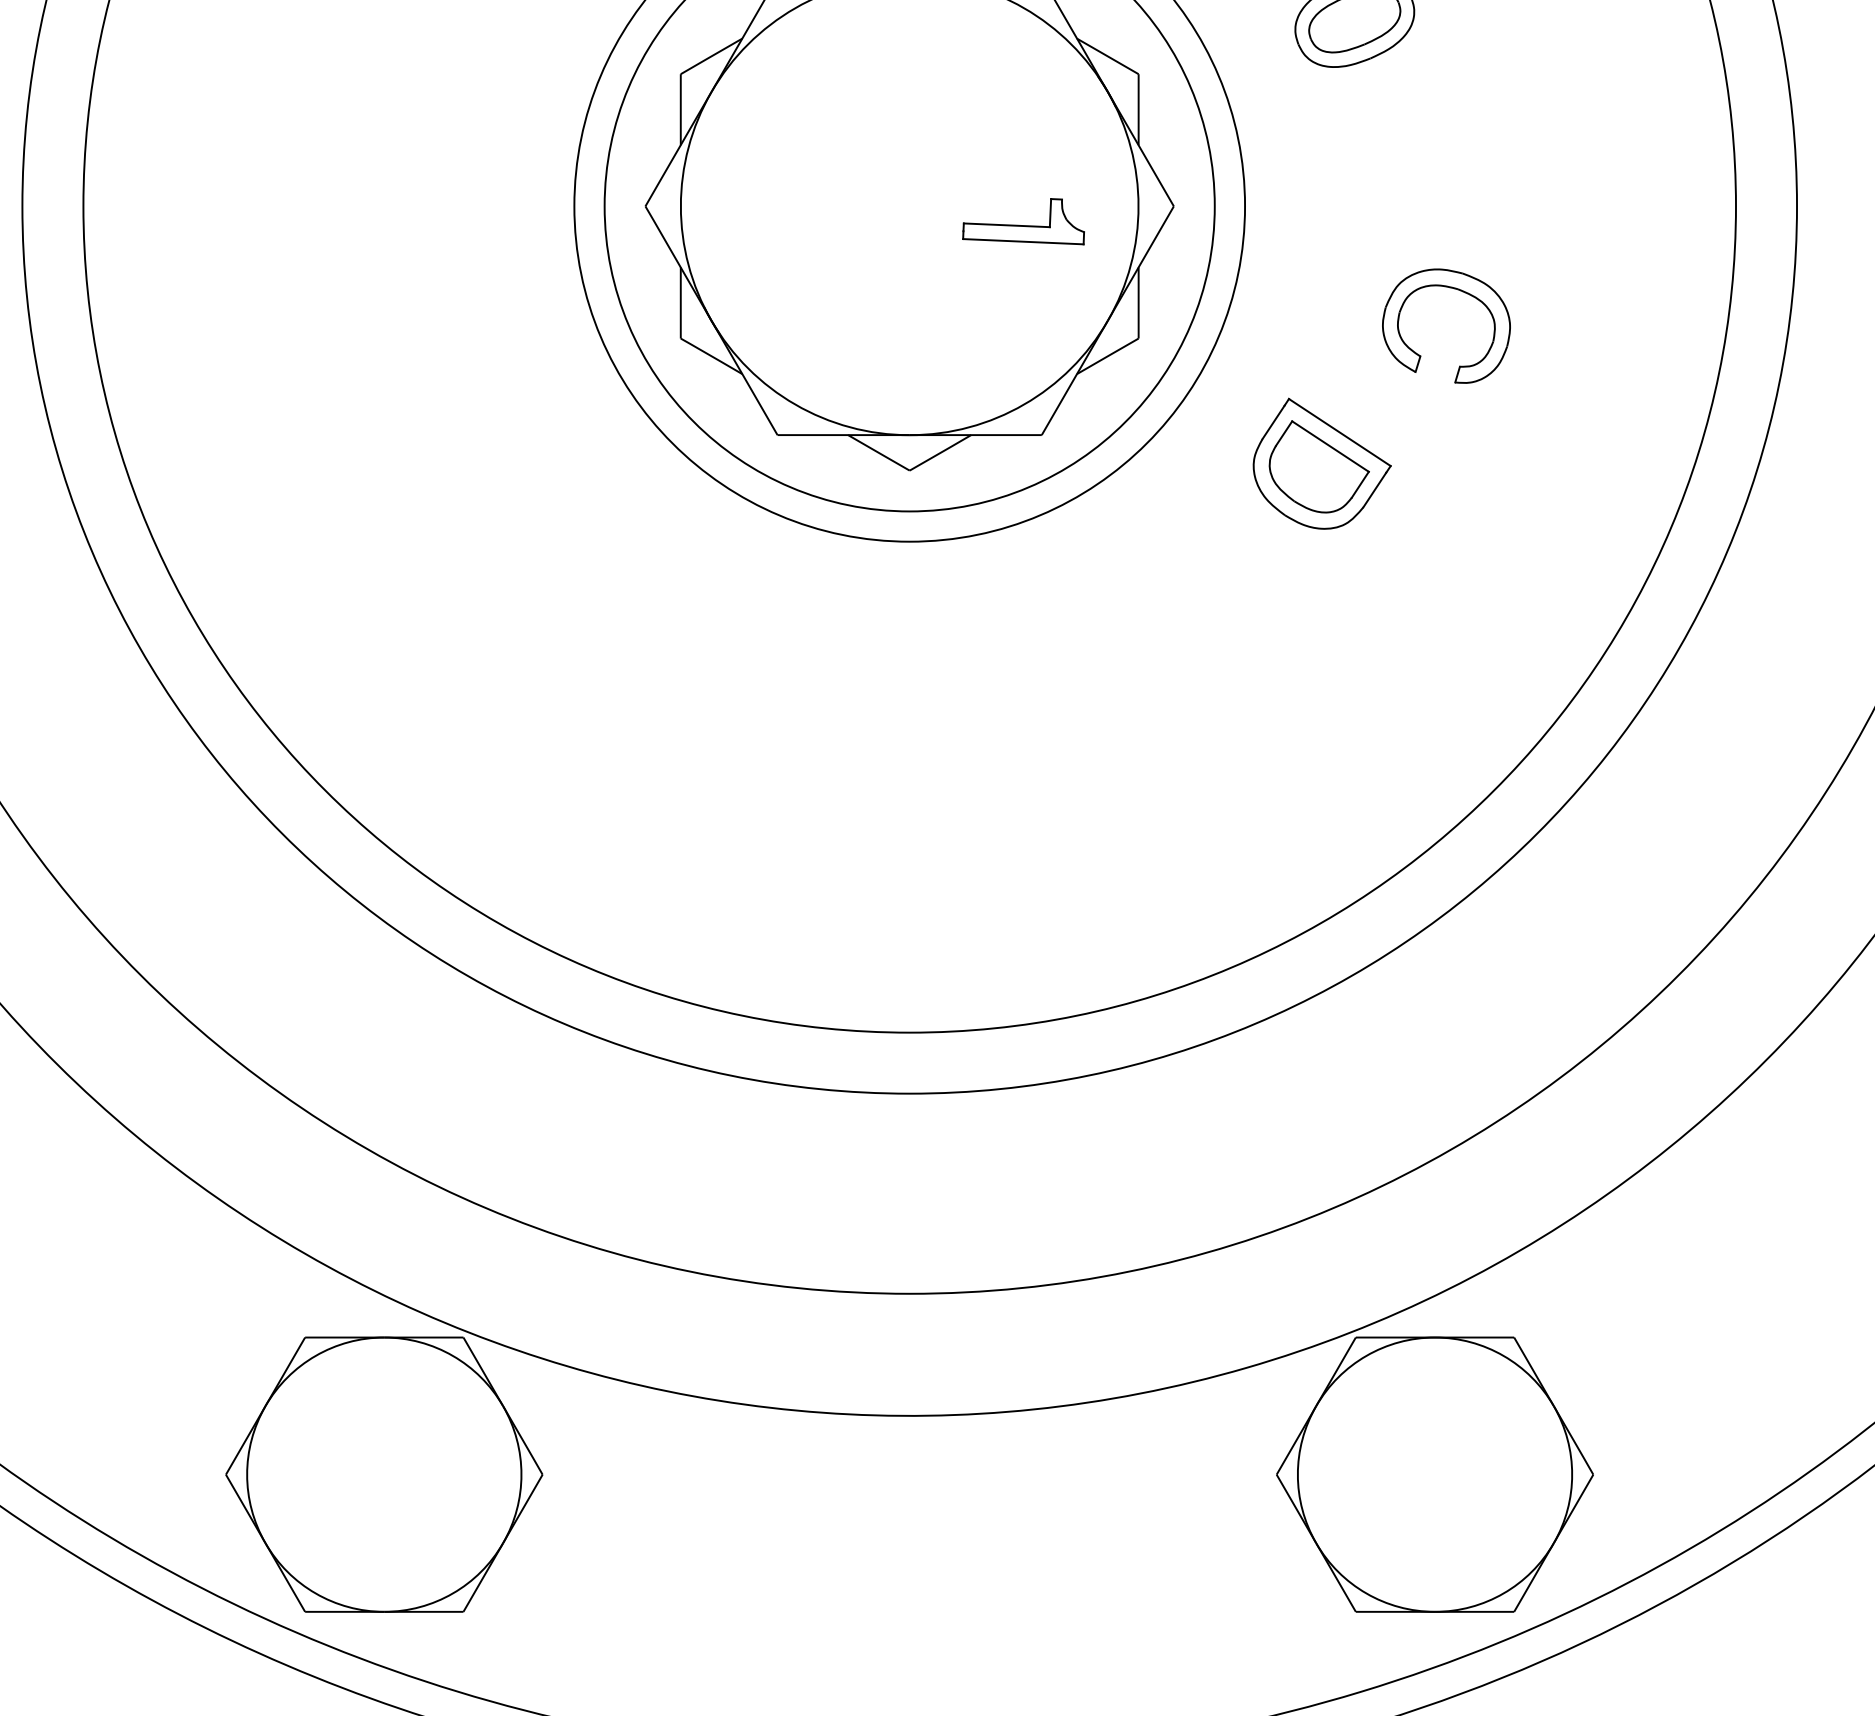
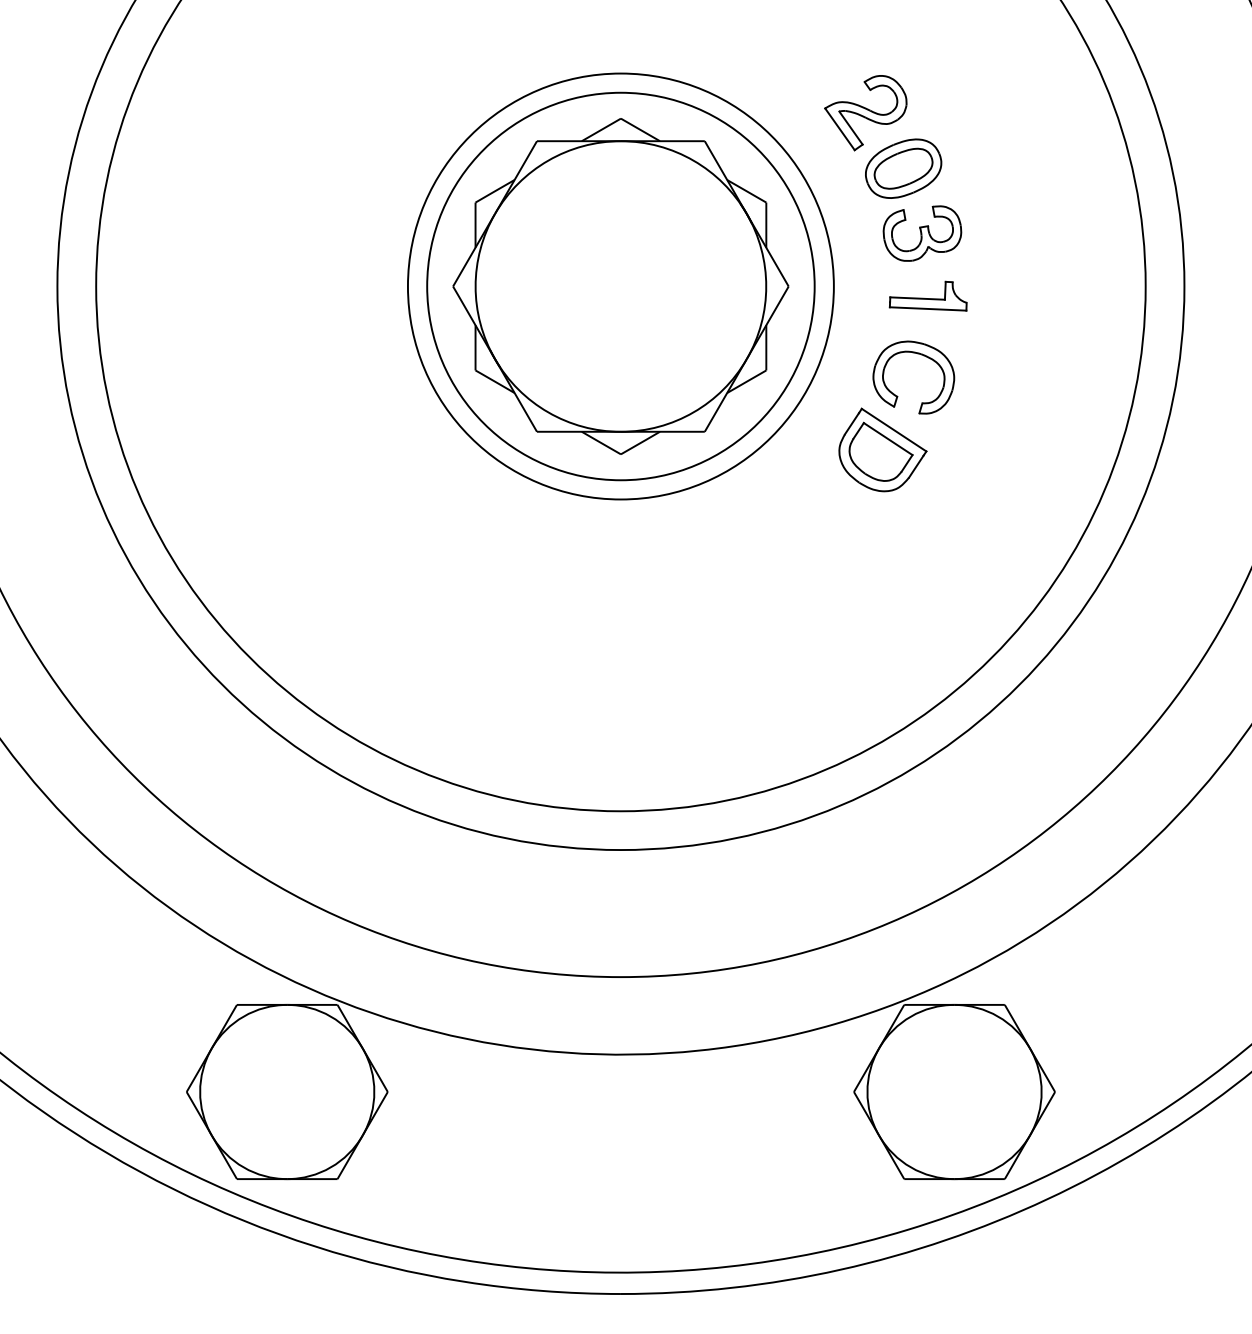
part: (1384, 122) -> (922, 233), added
part: (1022, 220) -> (927, 295), moved
part: (1461, 292) -> (923, 356), moved

